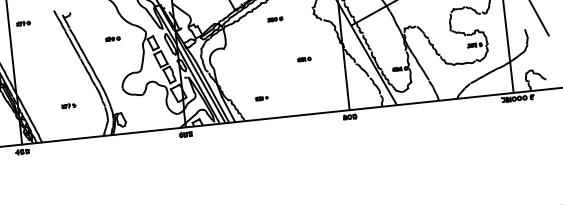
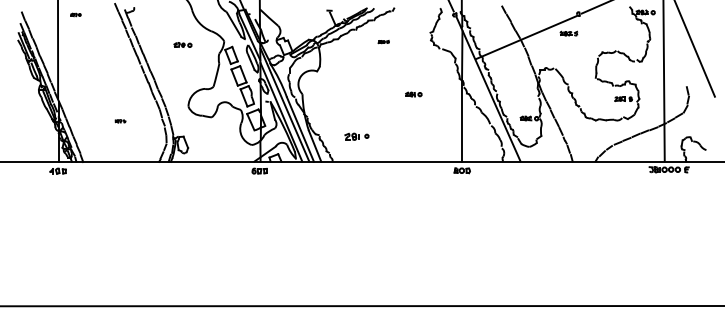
part: (275, 18) -> (383, 41), size x0.6
part: (23, 23) -> (75, 14), size x0.6
part: (261, 98) -> (356, 136), size x1.6
part: (68, 106) -> (120, 121), size x0.6

